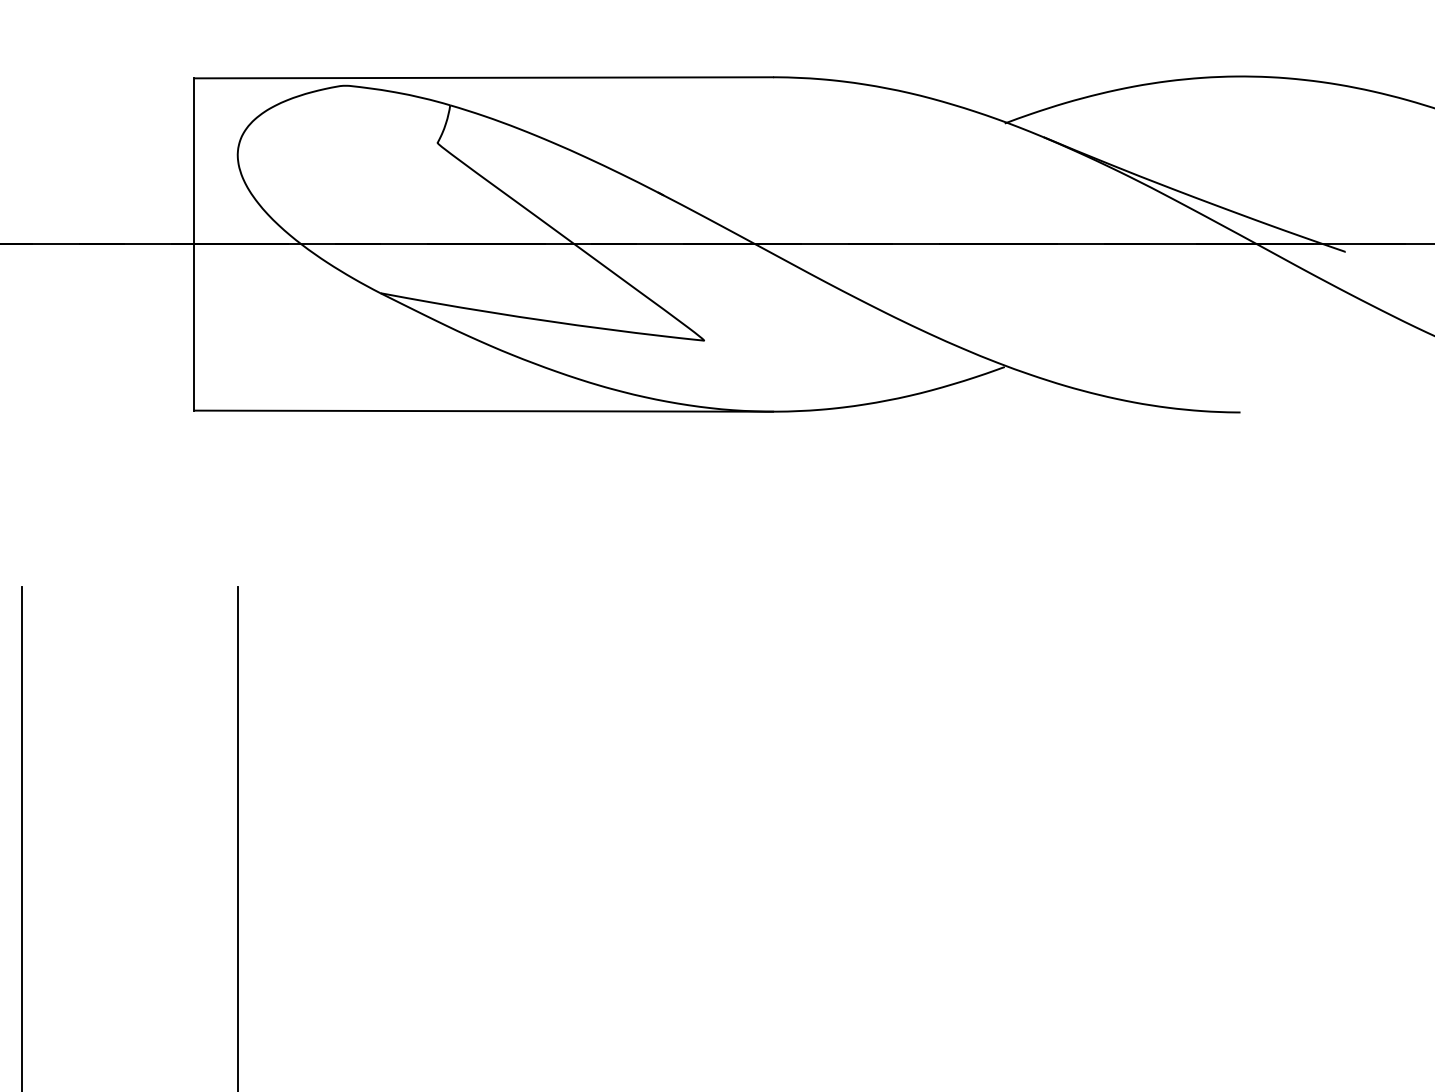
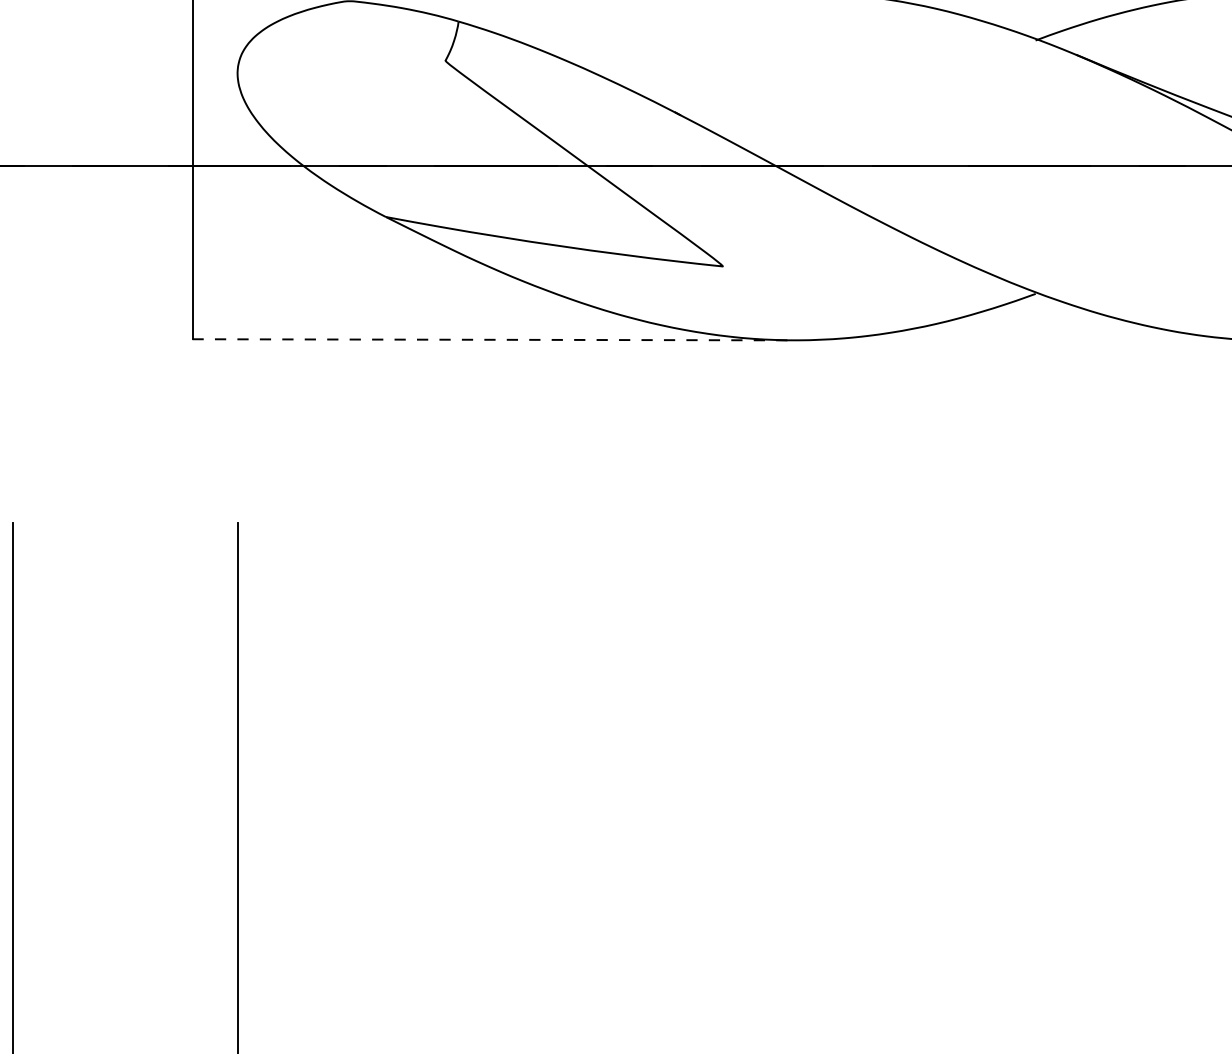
line: (484, 411) -> (494, 340), solid -> dashed

